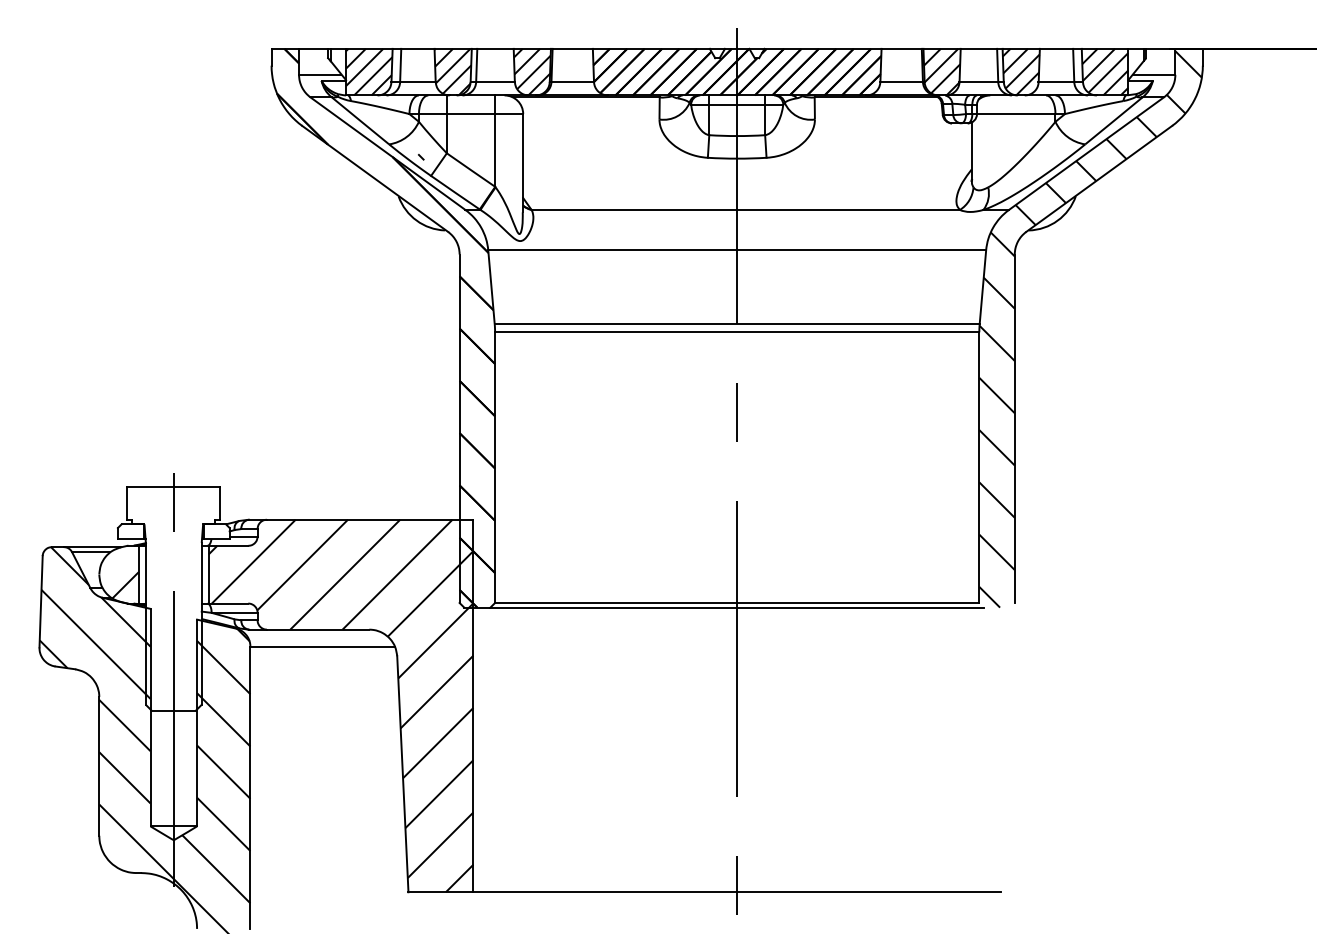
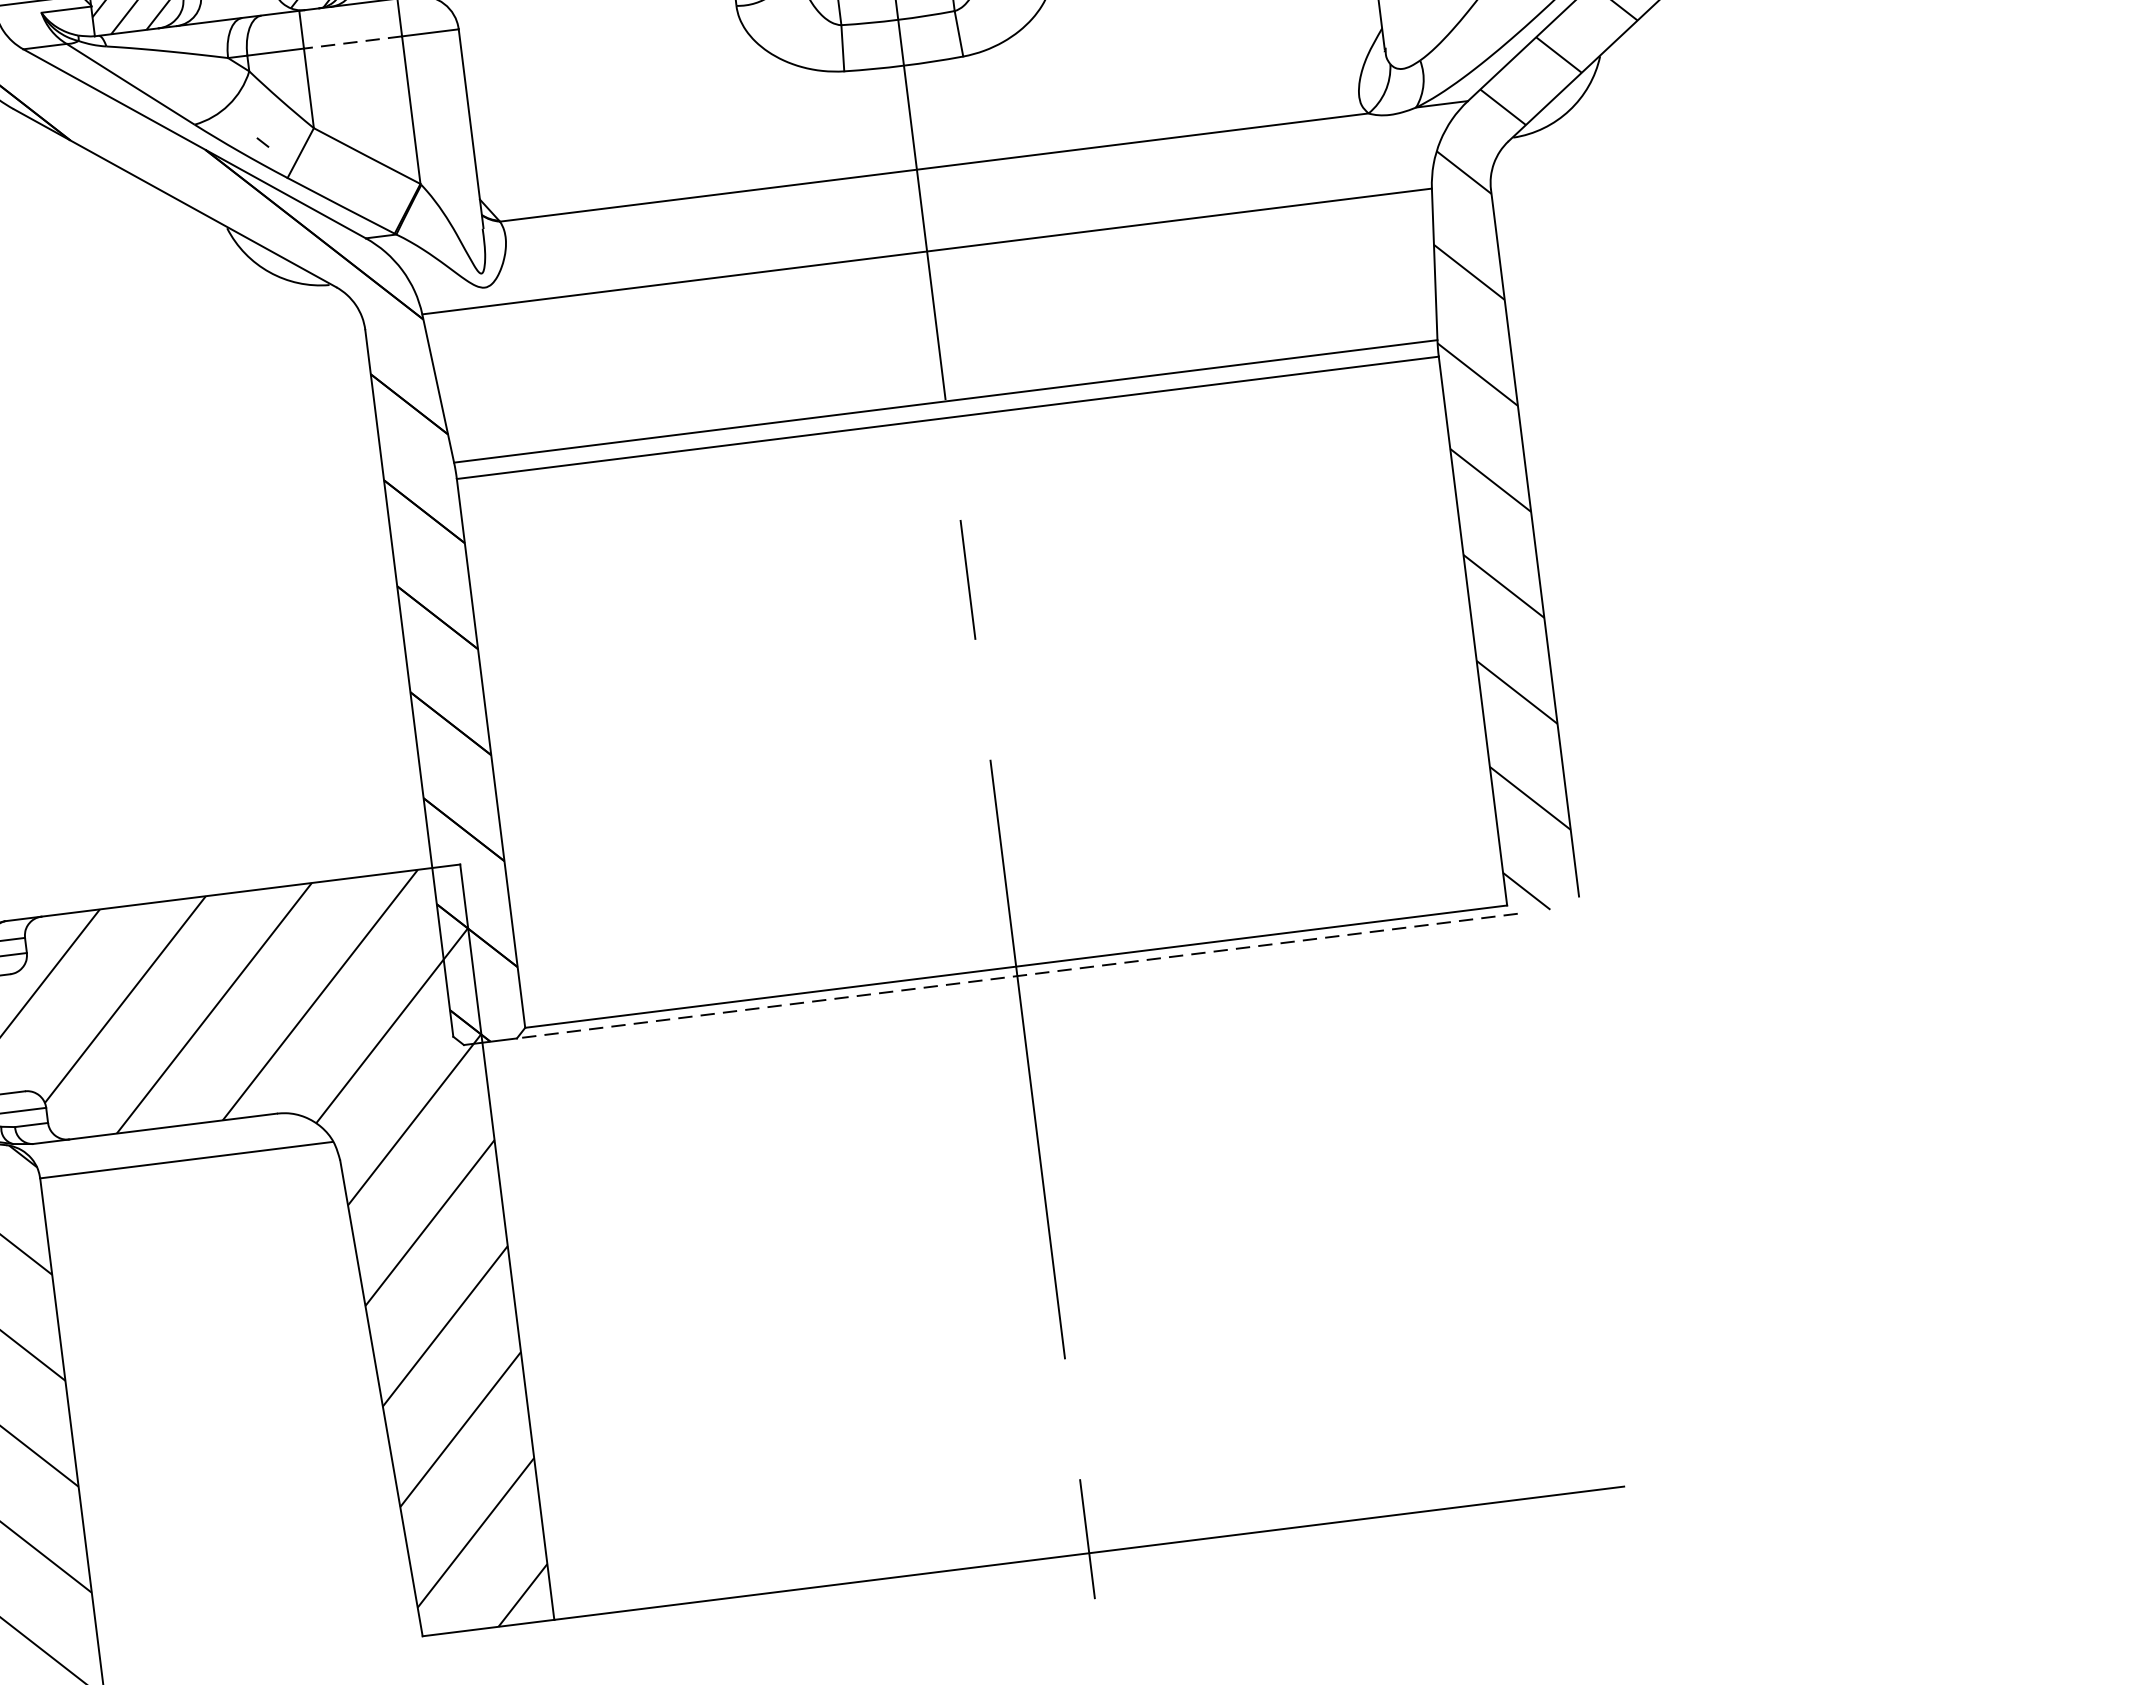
line: (470, 114) -> (351, 43), solid -> dashed
line: (737, 607) -> (1017, 975), solid -> dashed

